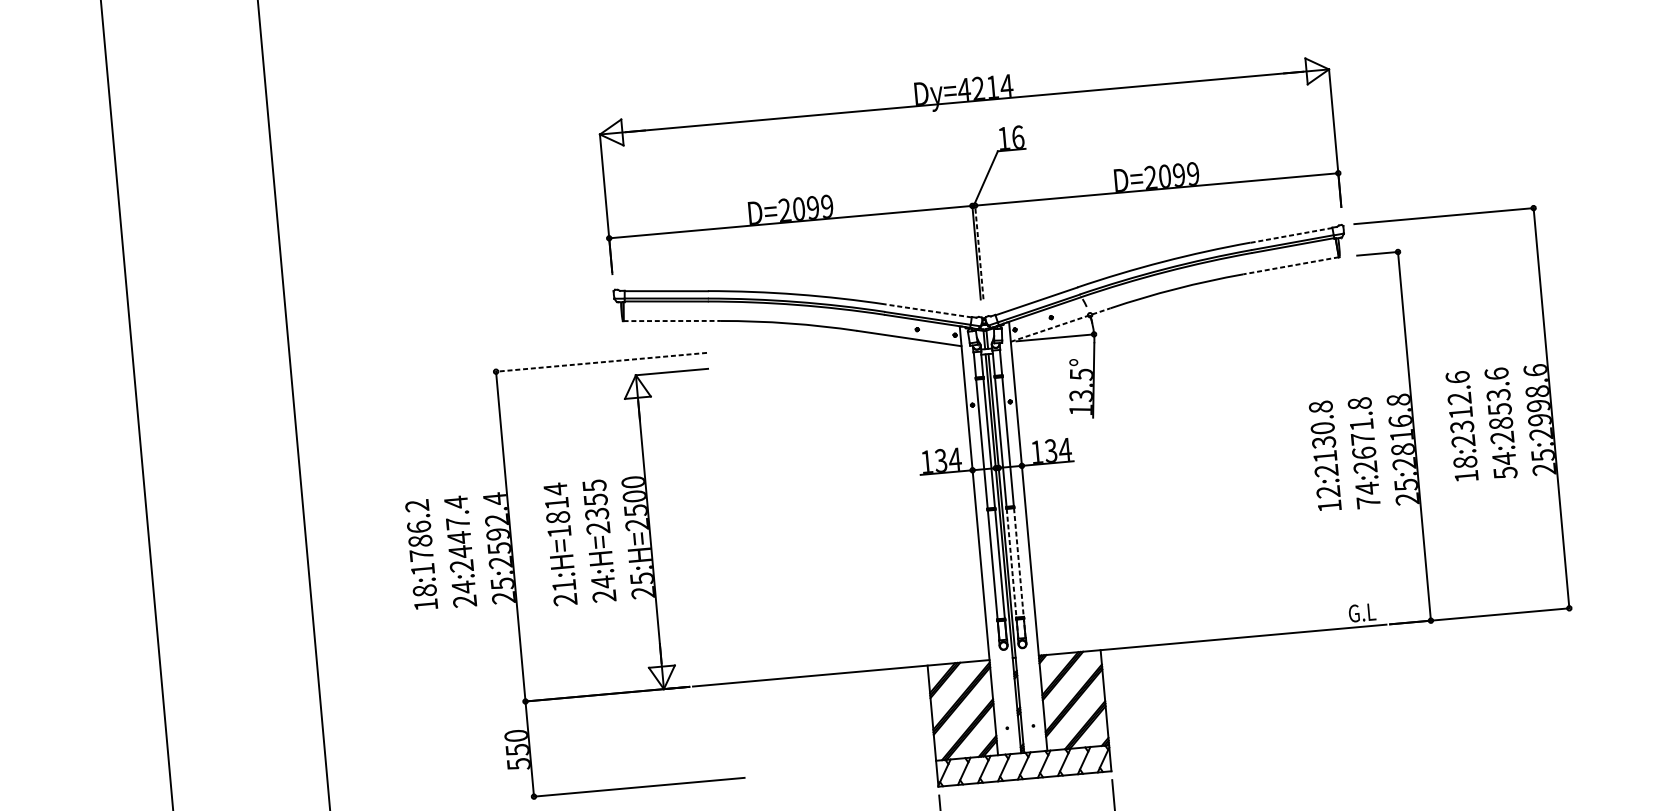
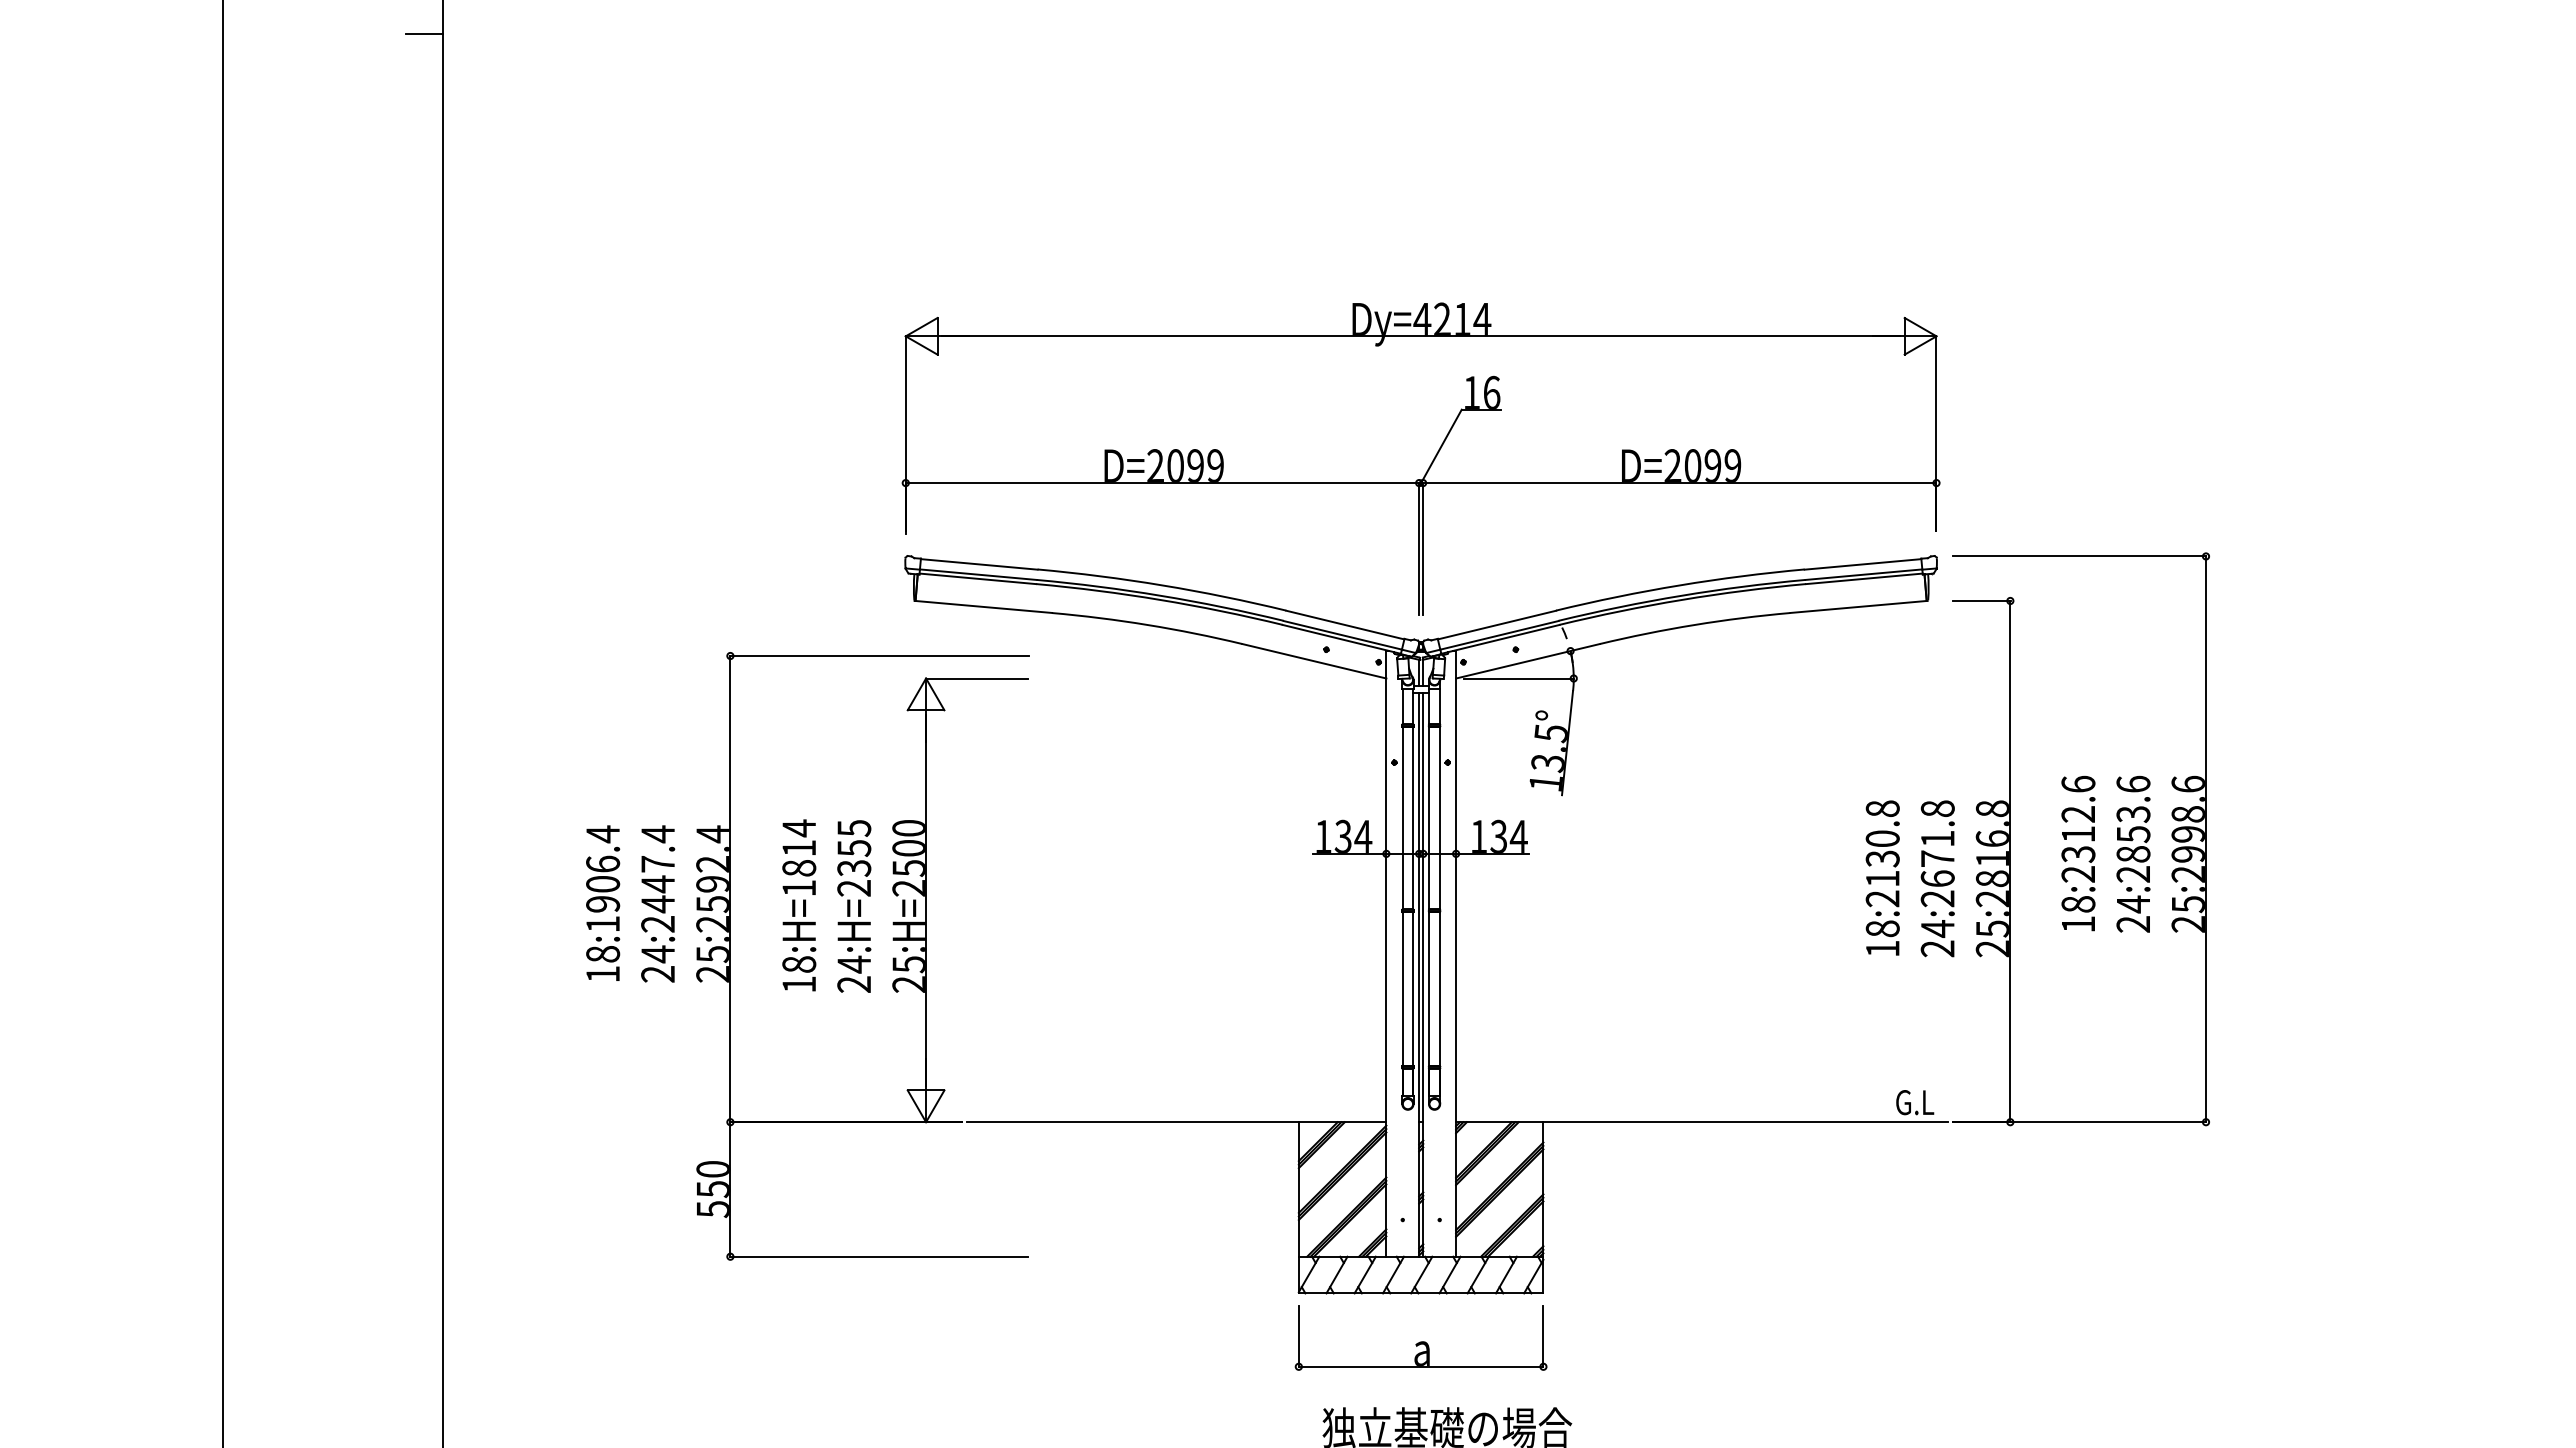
line: (1291, 235) -> (1862, 564), dashed -> solid
line: (979, 251) -> (1423, 548), dashed -> solid
line: (1291, 266) -> (1858, 607), dashed -> solid
line: (929, 311) -> (1345, 625), dashed -> solid
line: (671, 320) -> (983, 606), dashed -> solid
line: (1060, 325) -> (1528, 661), dashed -> solid
line: (600, 362) -> (878, 656), dashed -> solid
text: (1505, 473) -> (2133, 924), 54:2853.6 -> 24:2853.6
text: (1328, 491) -> (1882, 928), 12:2130.8 -> 18:2130.8
text: (1368, 502) -> (1937, 948), 74:2671.8 -> 24:2671.8
text: (419, 530) -> (603, 868), 18:1786.2 -> 18:1906.4
line: (1019, 573) -> (1439, 1004), dashed -> solid
line: (1012, 574) -> (1429, 1004), dashed -> solid
text: (565, 592) -> (799, 974), 21:H=1814 -> 18:H=1814

